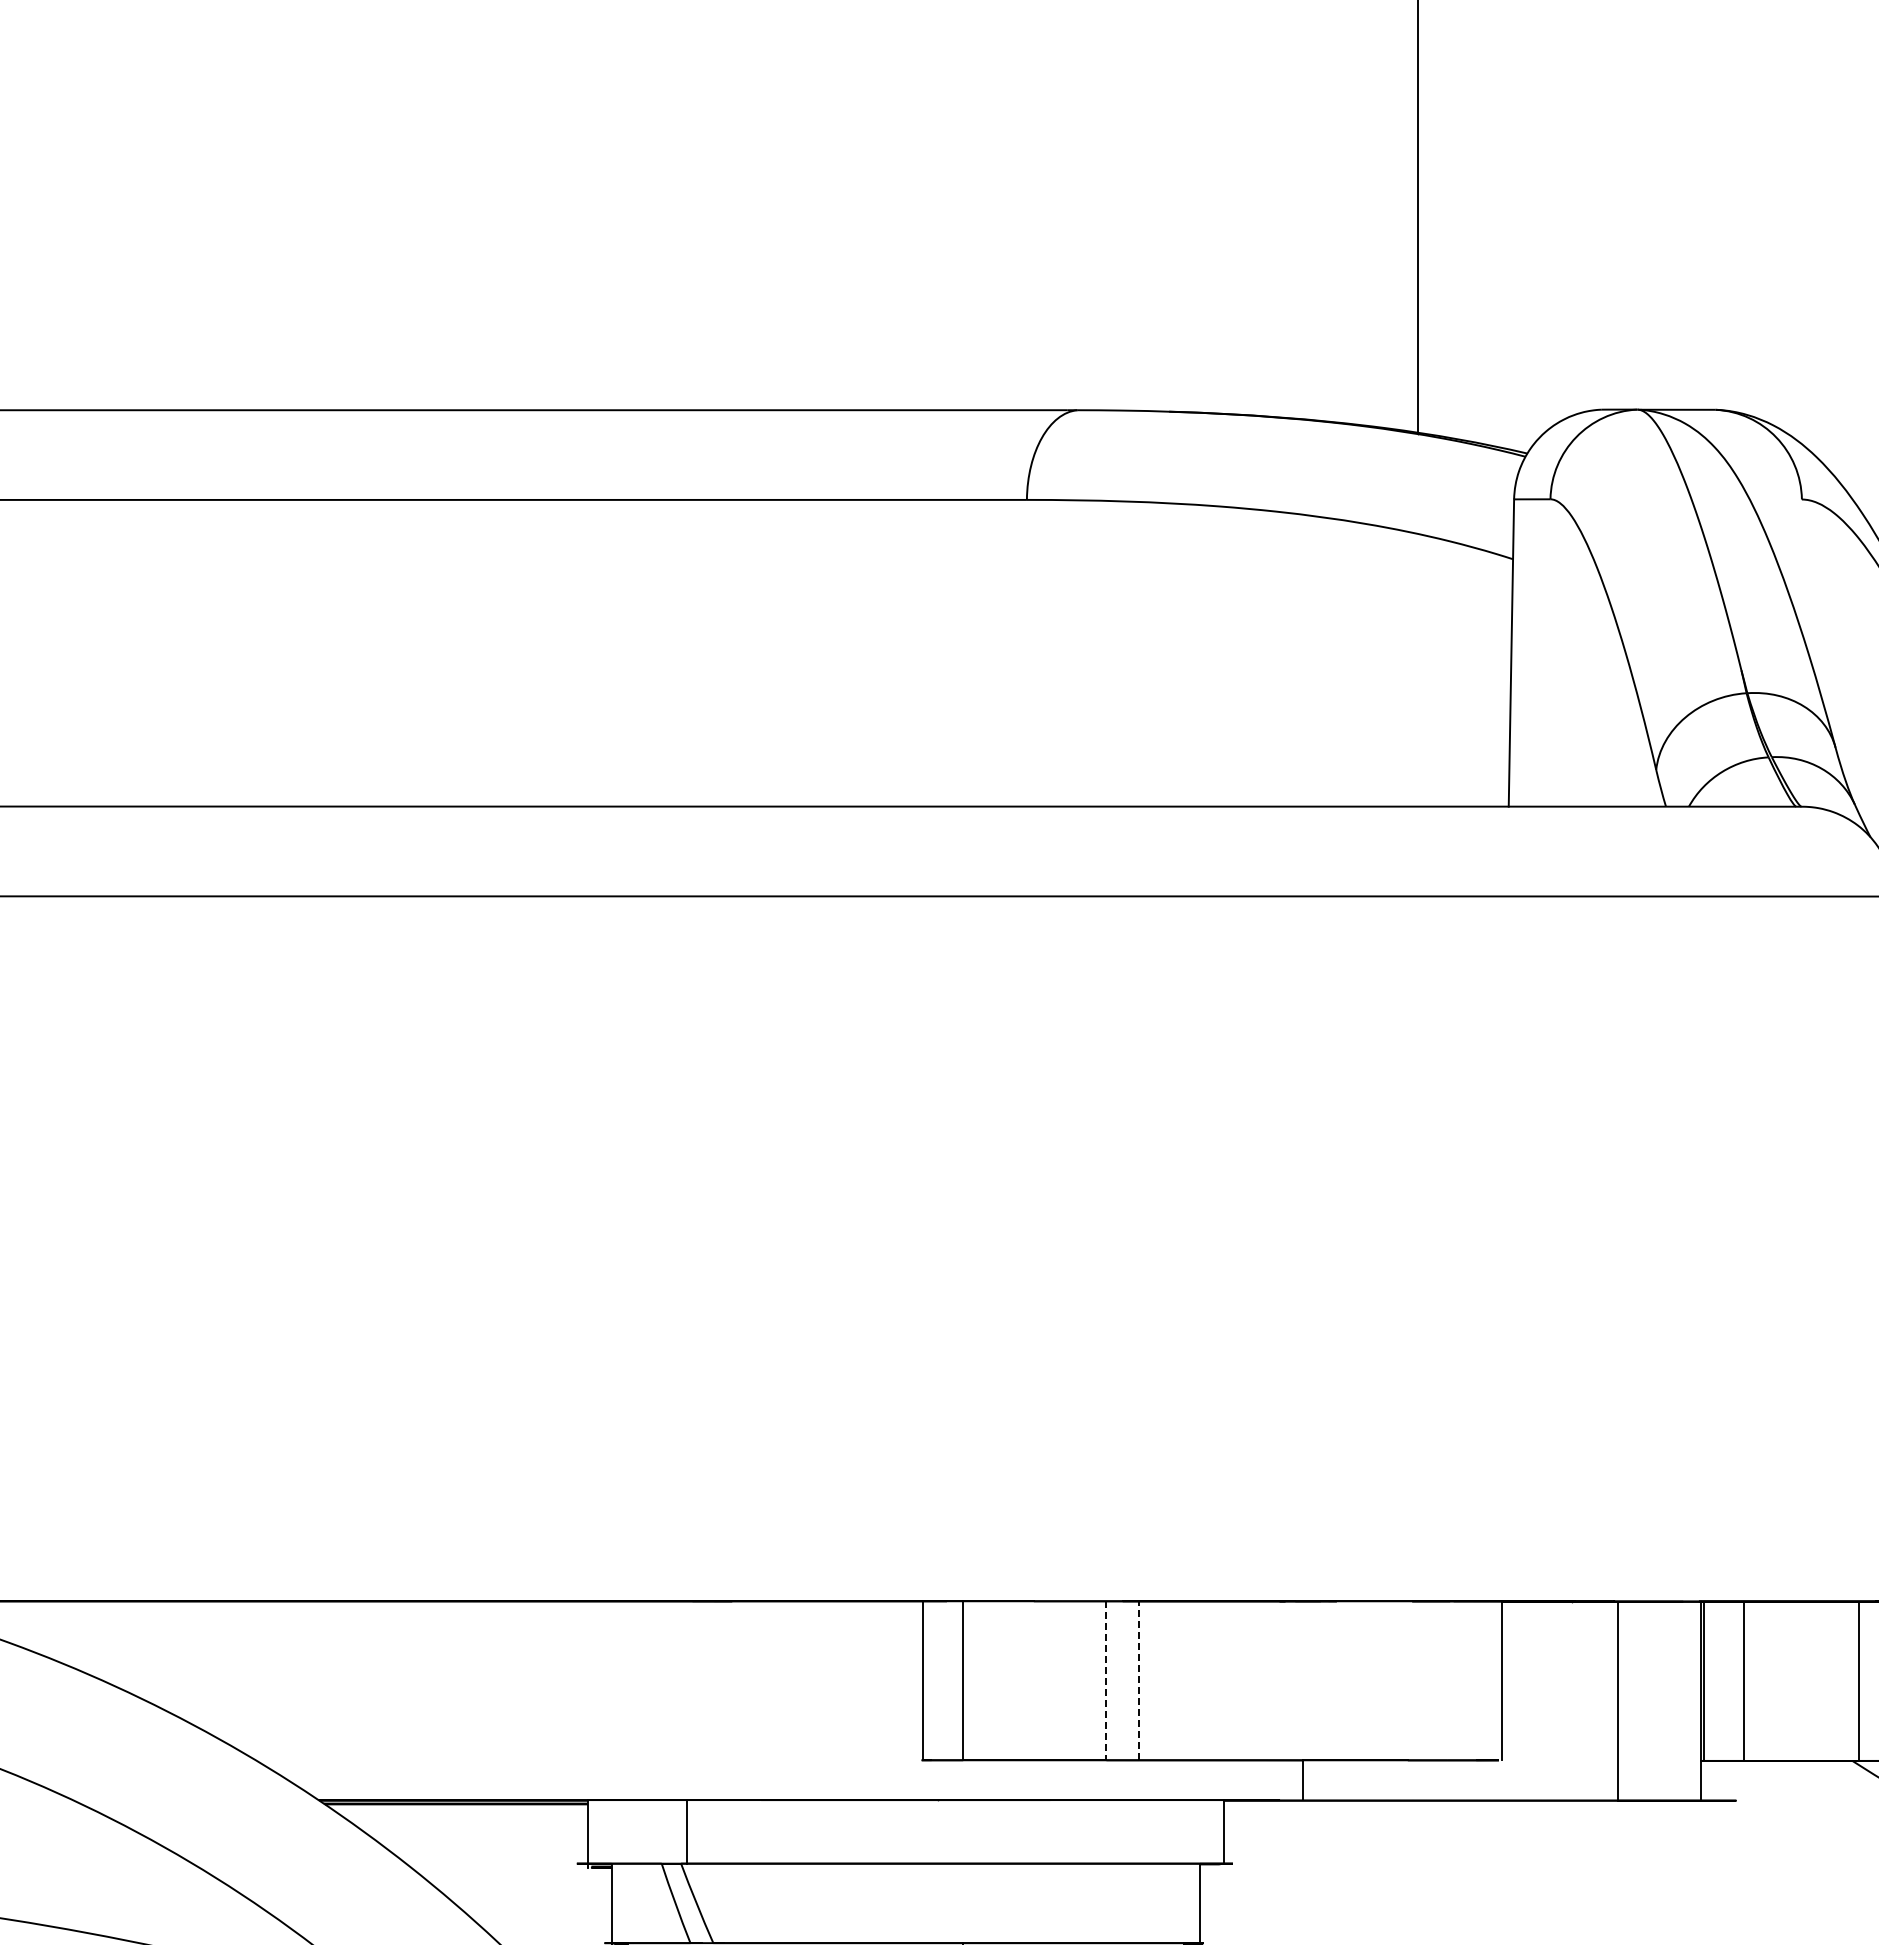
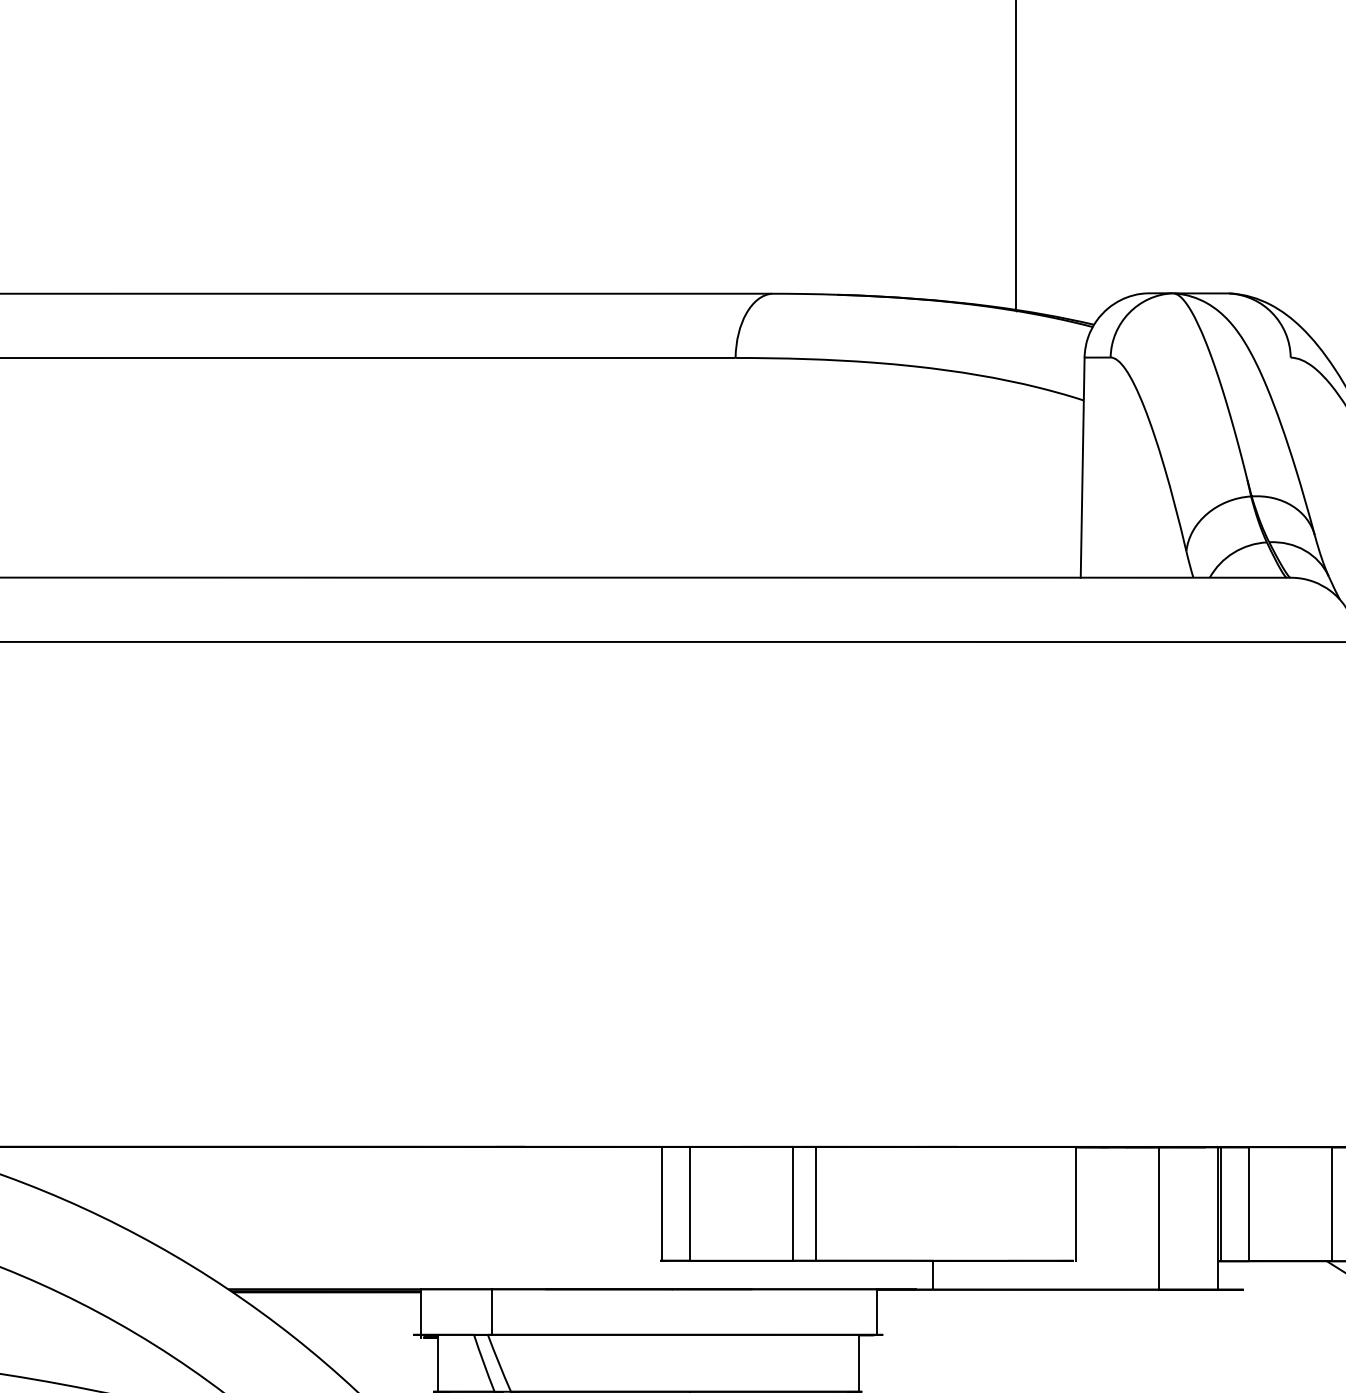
line: (1138, 1680) -> (815, 1203), dashed -> solid
line: (1106, 1681) -> (792, 1204), dashed -> solid

